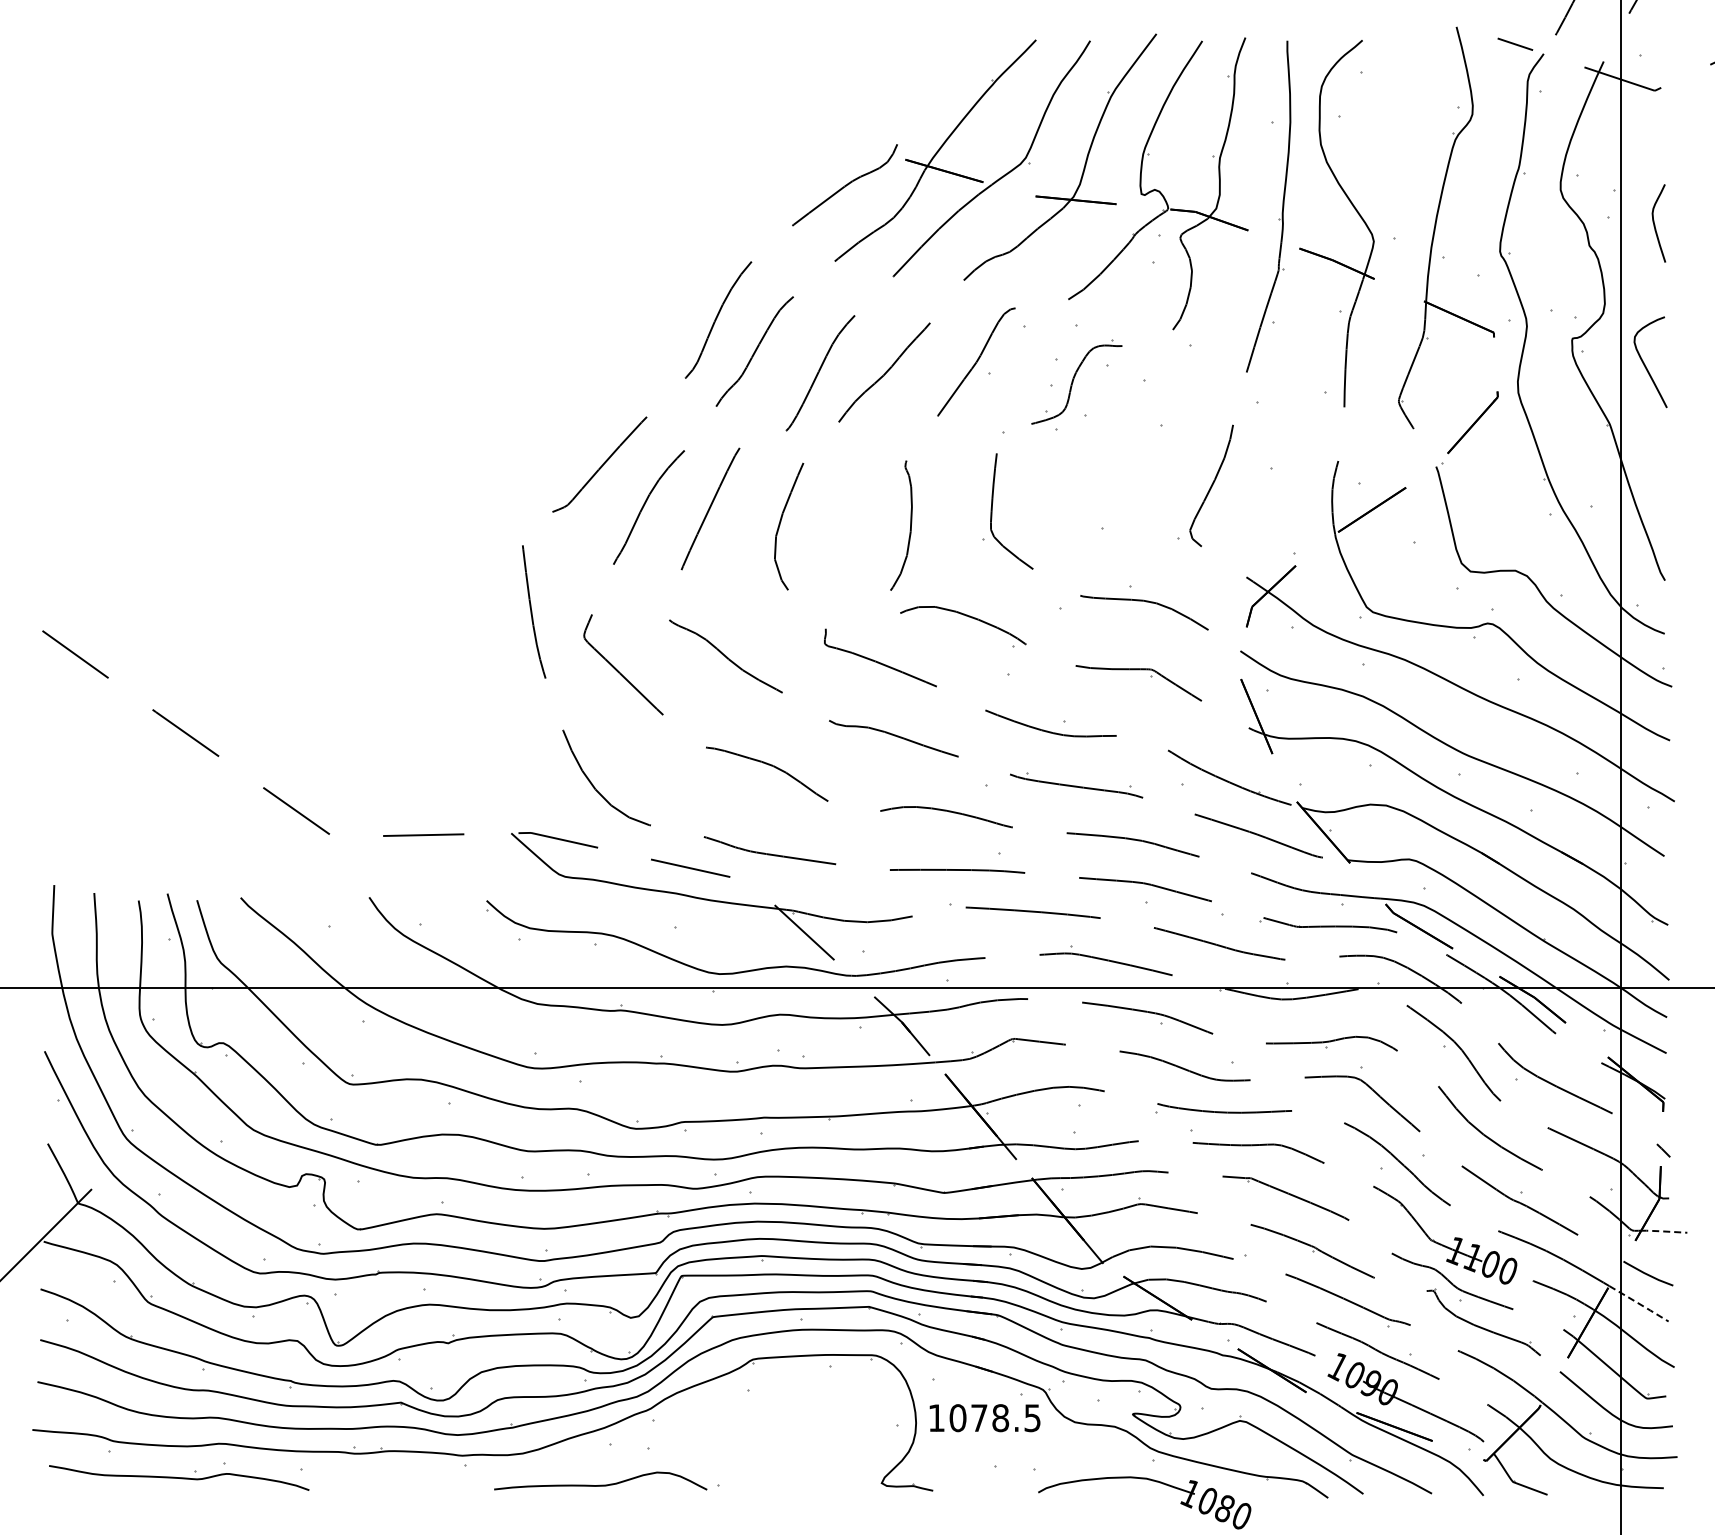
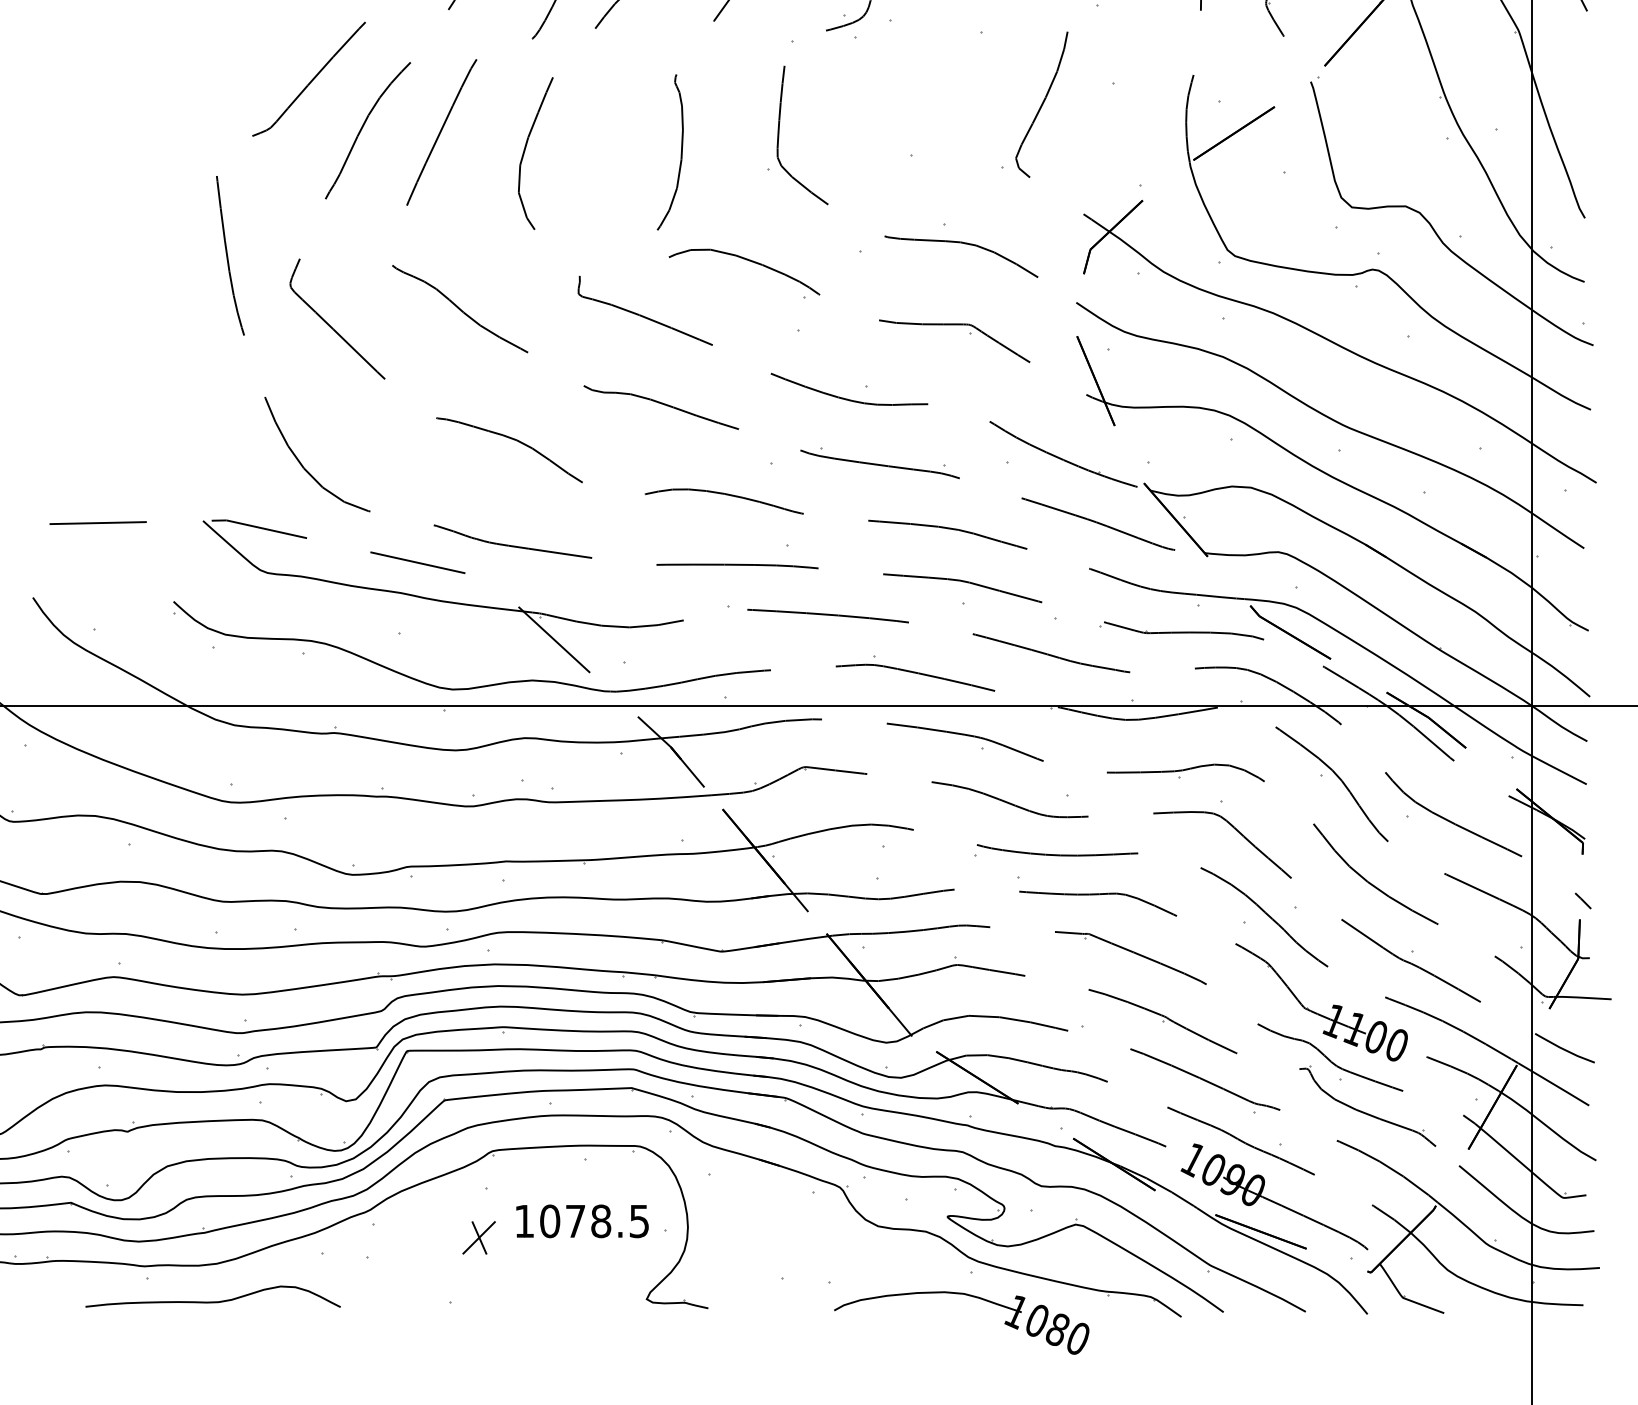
line: (1662, 1231) -> (1581, 997), dashed -> solid
line: (1639, 1303) -> (1554, 1084), dashed -> solid
part: (984, 1418) -> (581, 1221), moved
part: (741, 1431) -> (478, 1237), added
curve: (600, 1484) -> (212, 1300), moved

